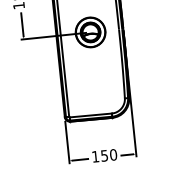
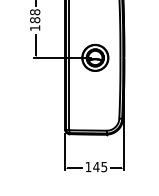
text: (109, 154) -> (100, 166), 150 -> 145

